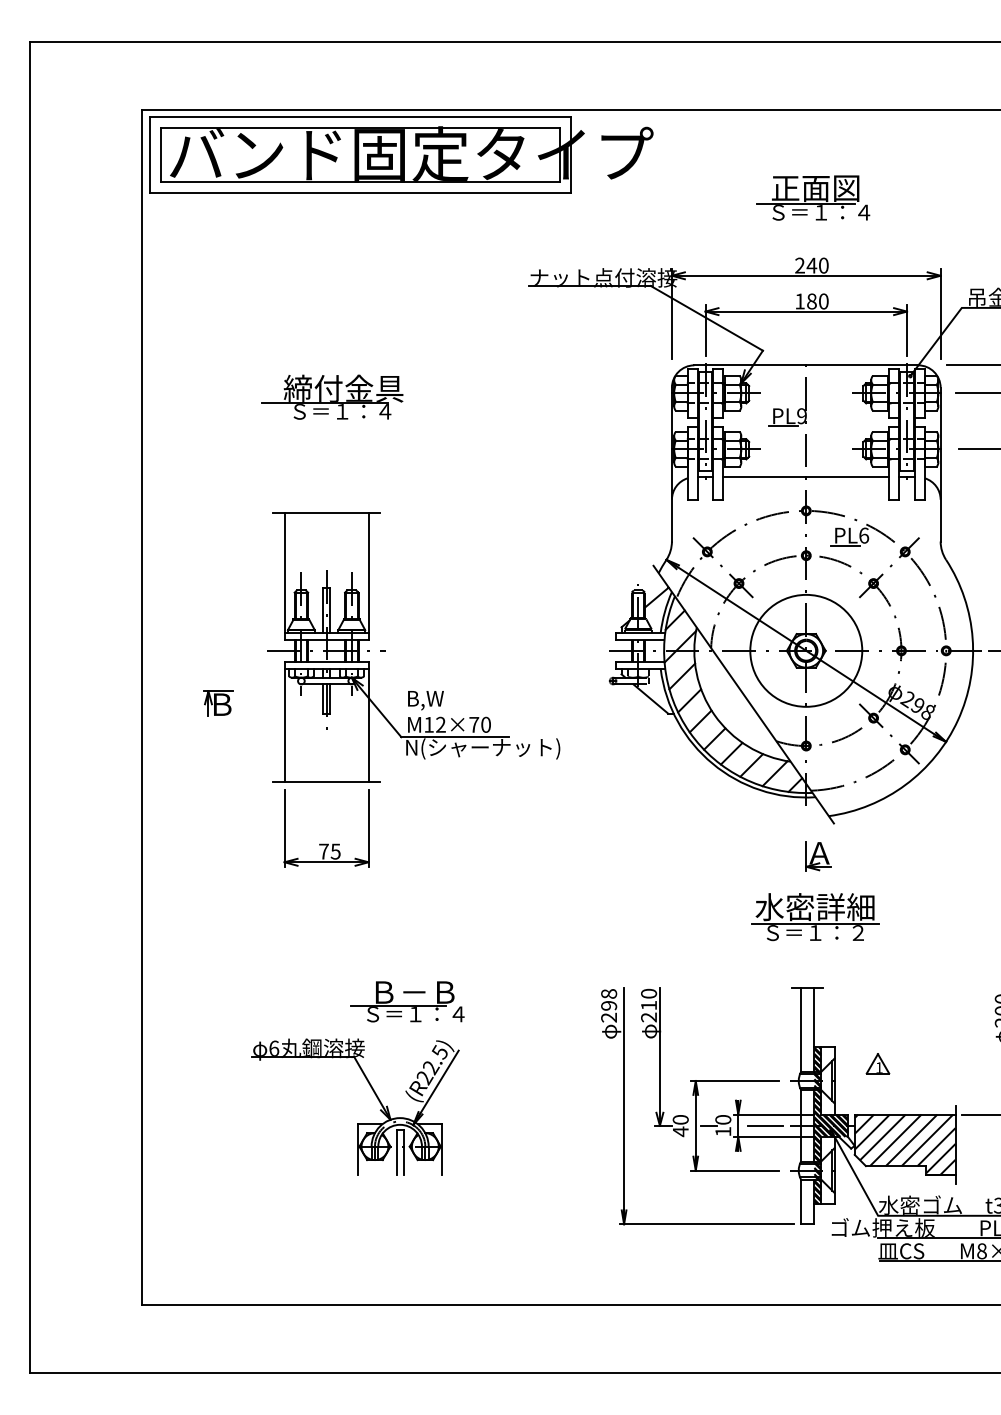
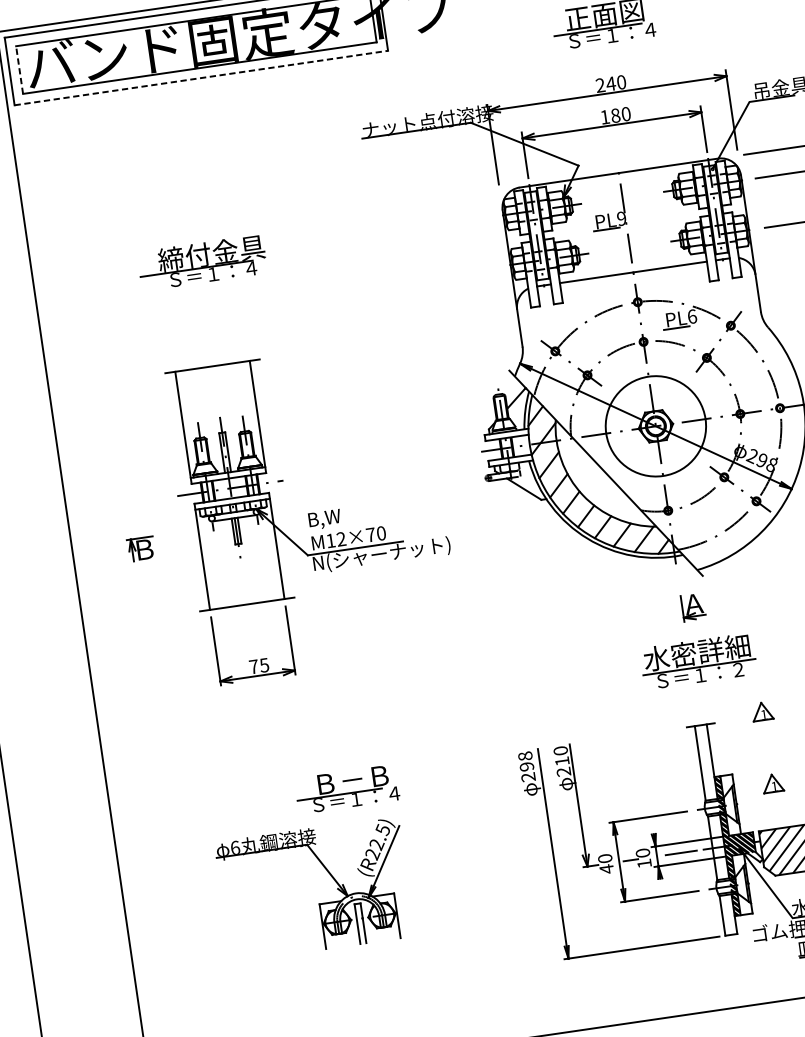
line: (161, 155) -> (19, 70), solid -> dashed
line: (361, 193) -> (202, 78), solid -> dashed
part: (877, 982) -> (761, 711), added

